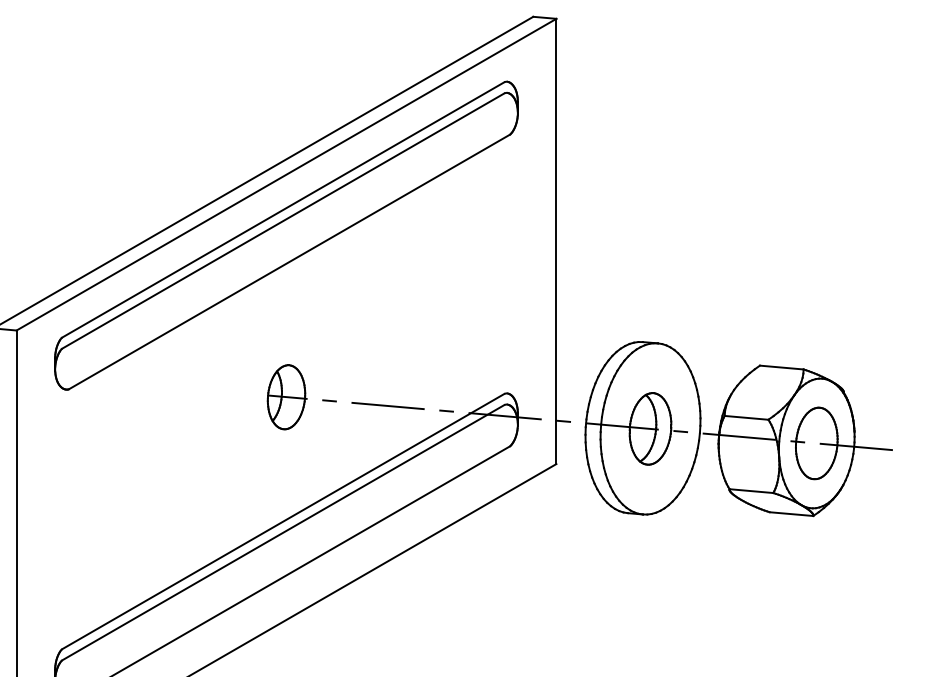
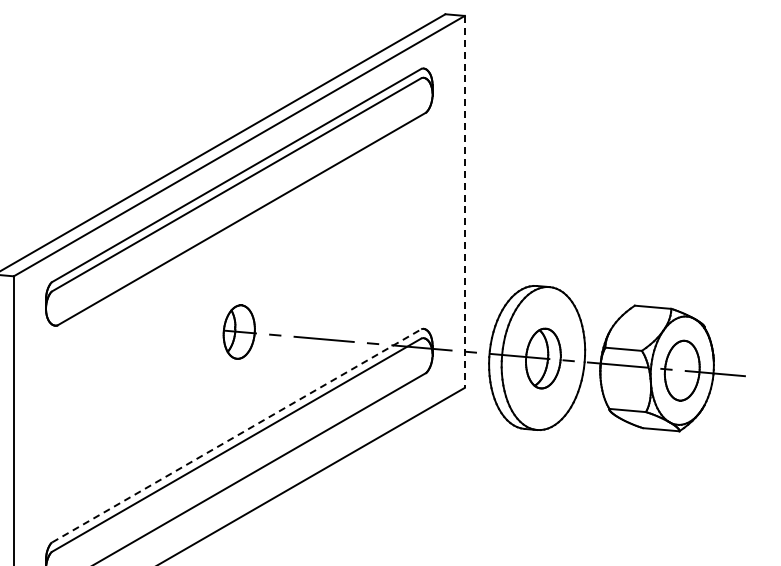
line: (556, 240) -> (464, 201), solid -> dashed
line: (284, 521) -> (237, 435), solid -> dashed

